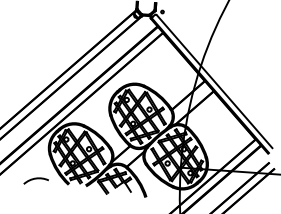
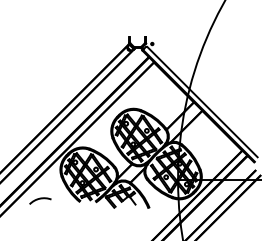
arc: (36, 179) -> (40, 199), moved

